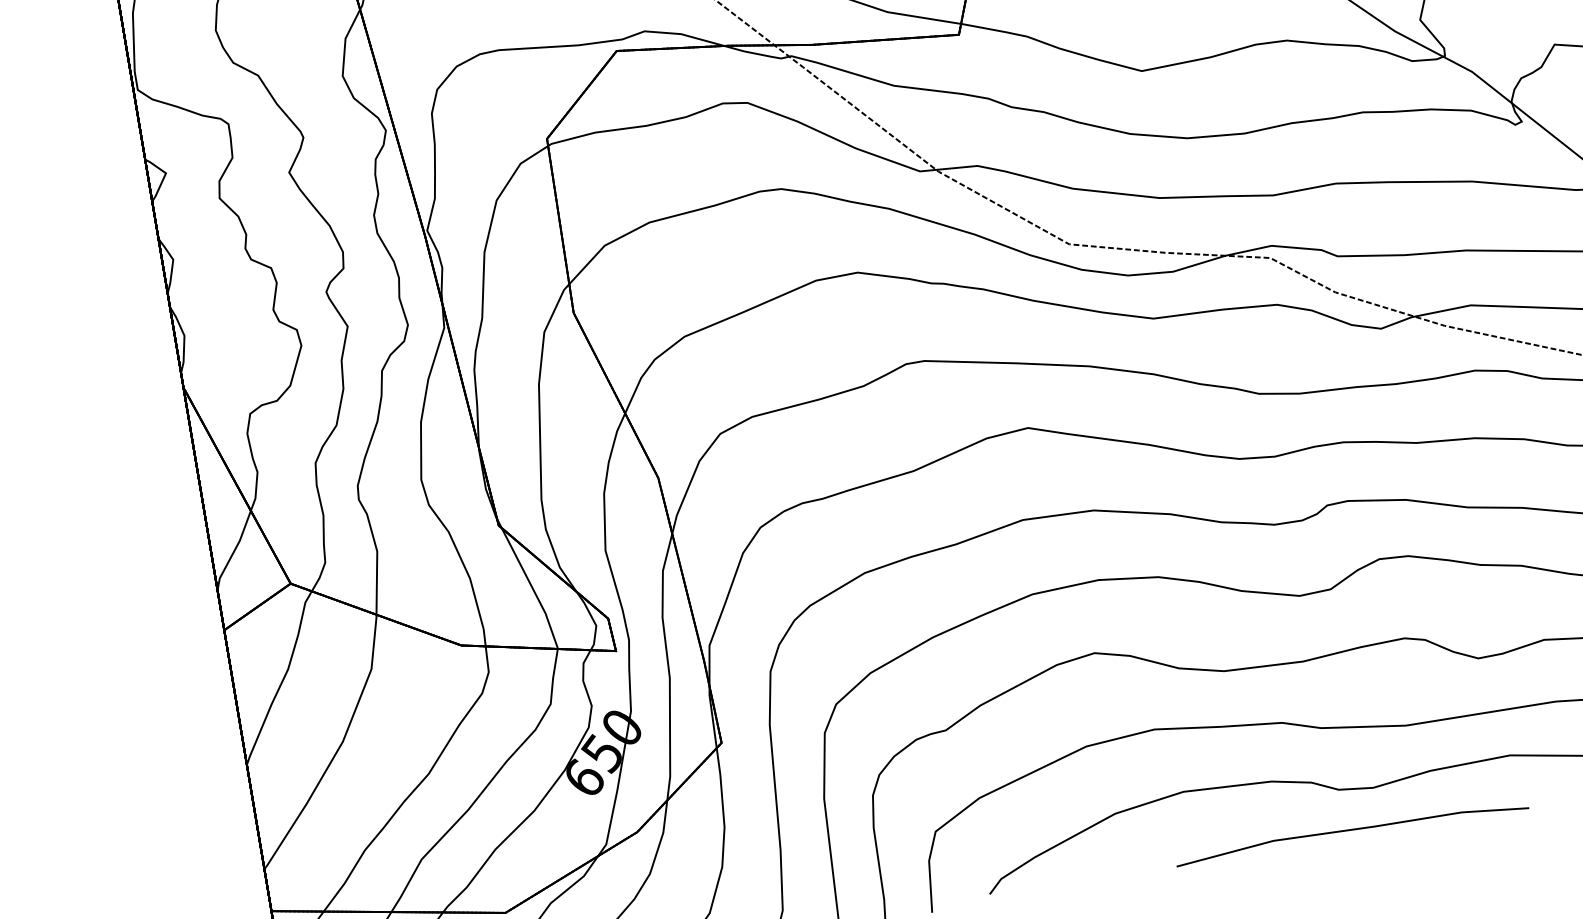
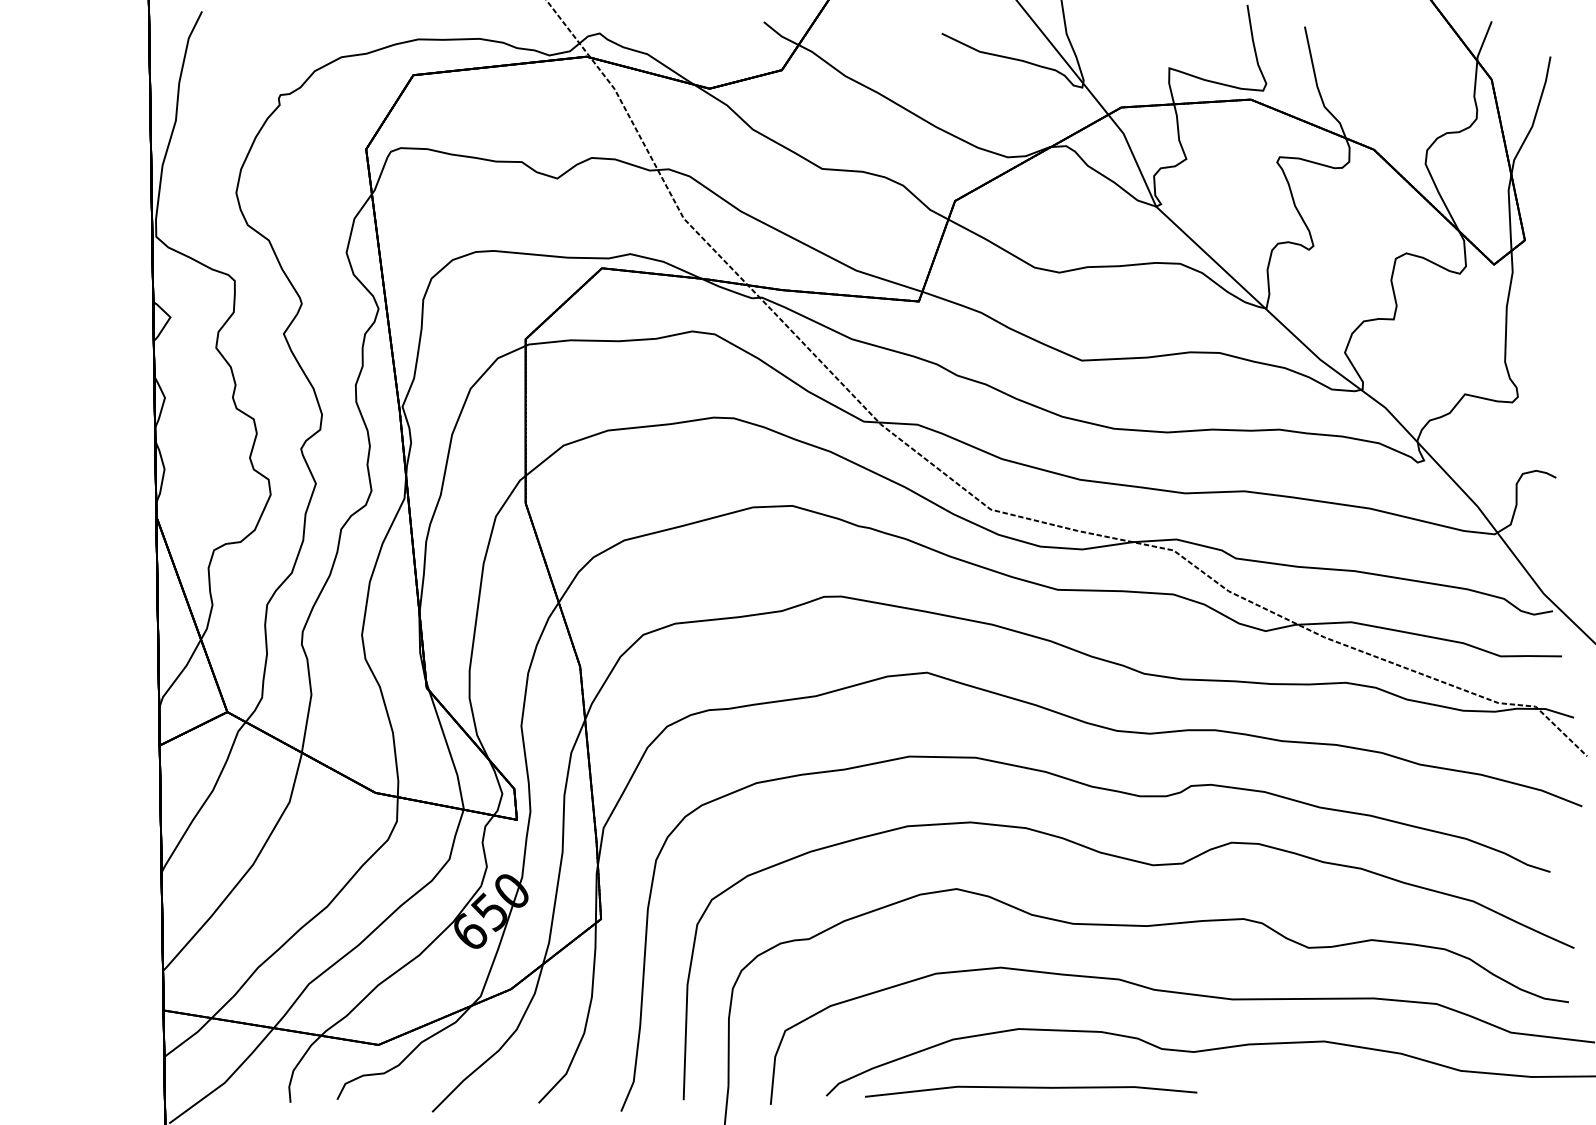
part: (1352, 833) -> (1031, 1091), moved

